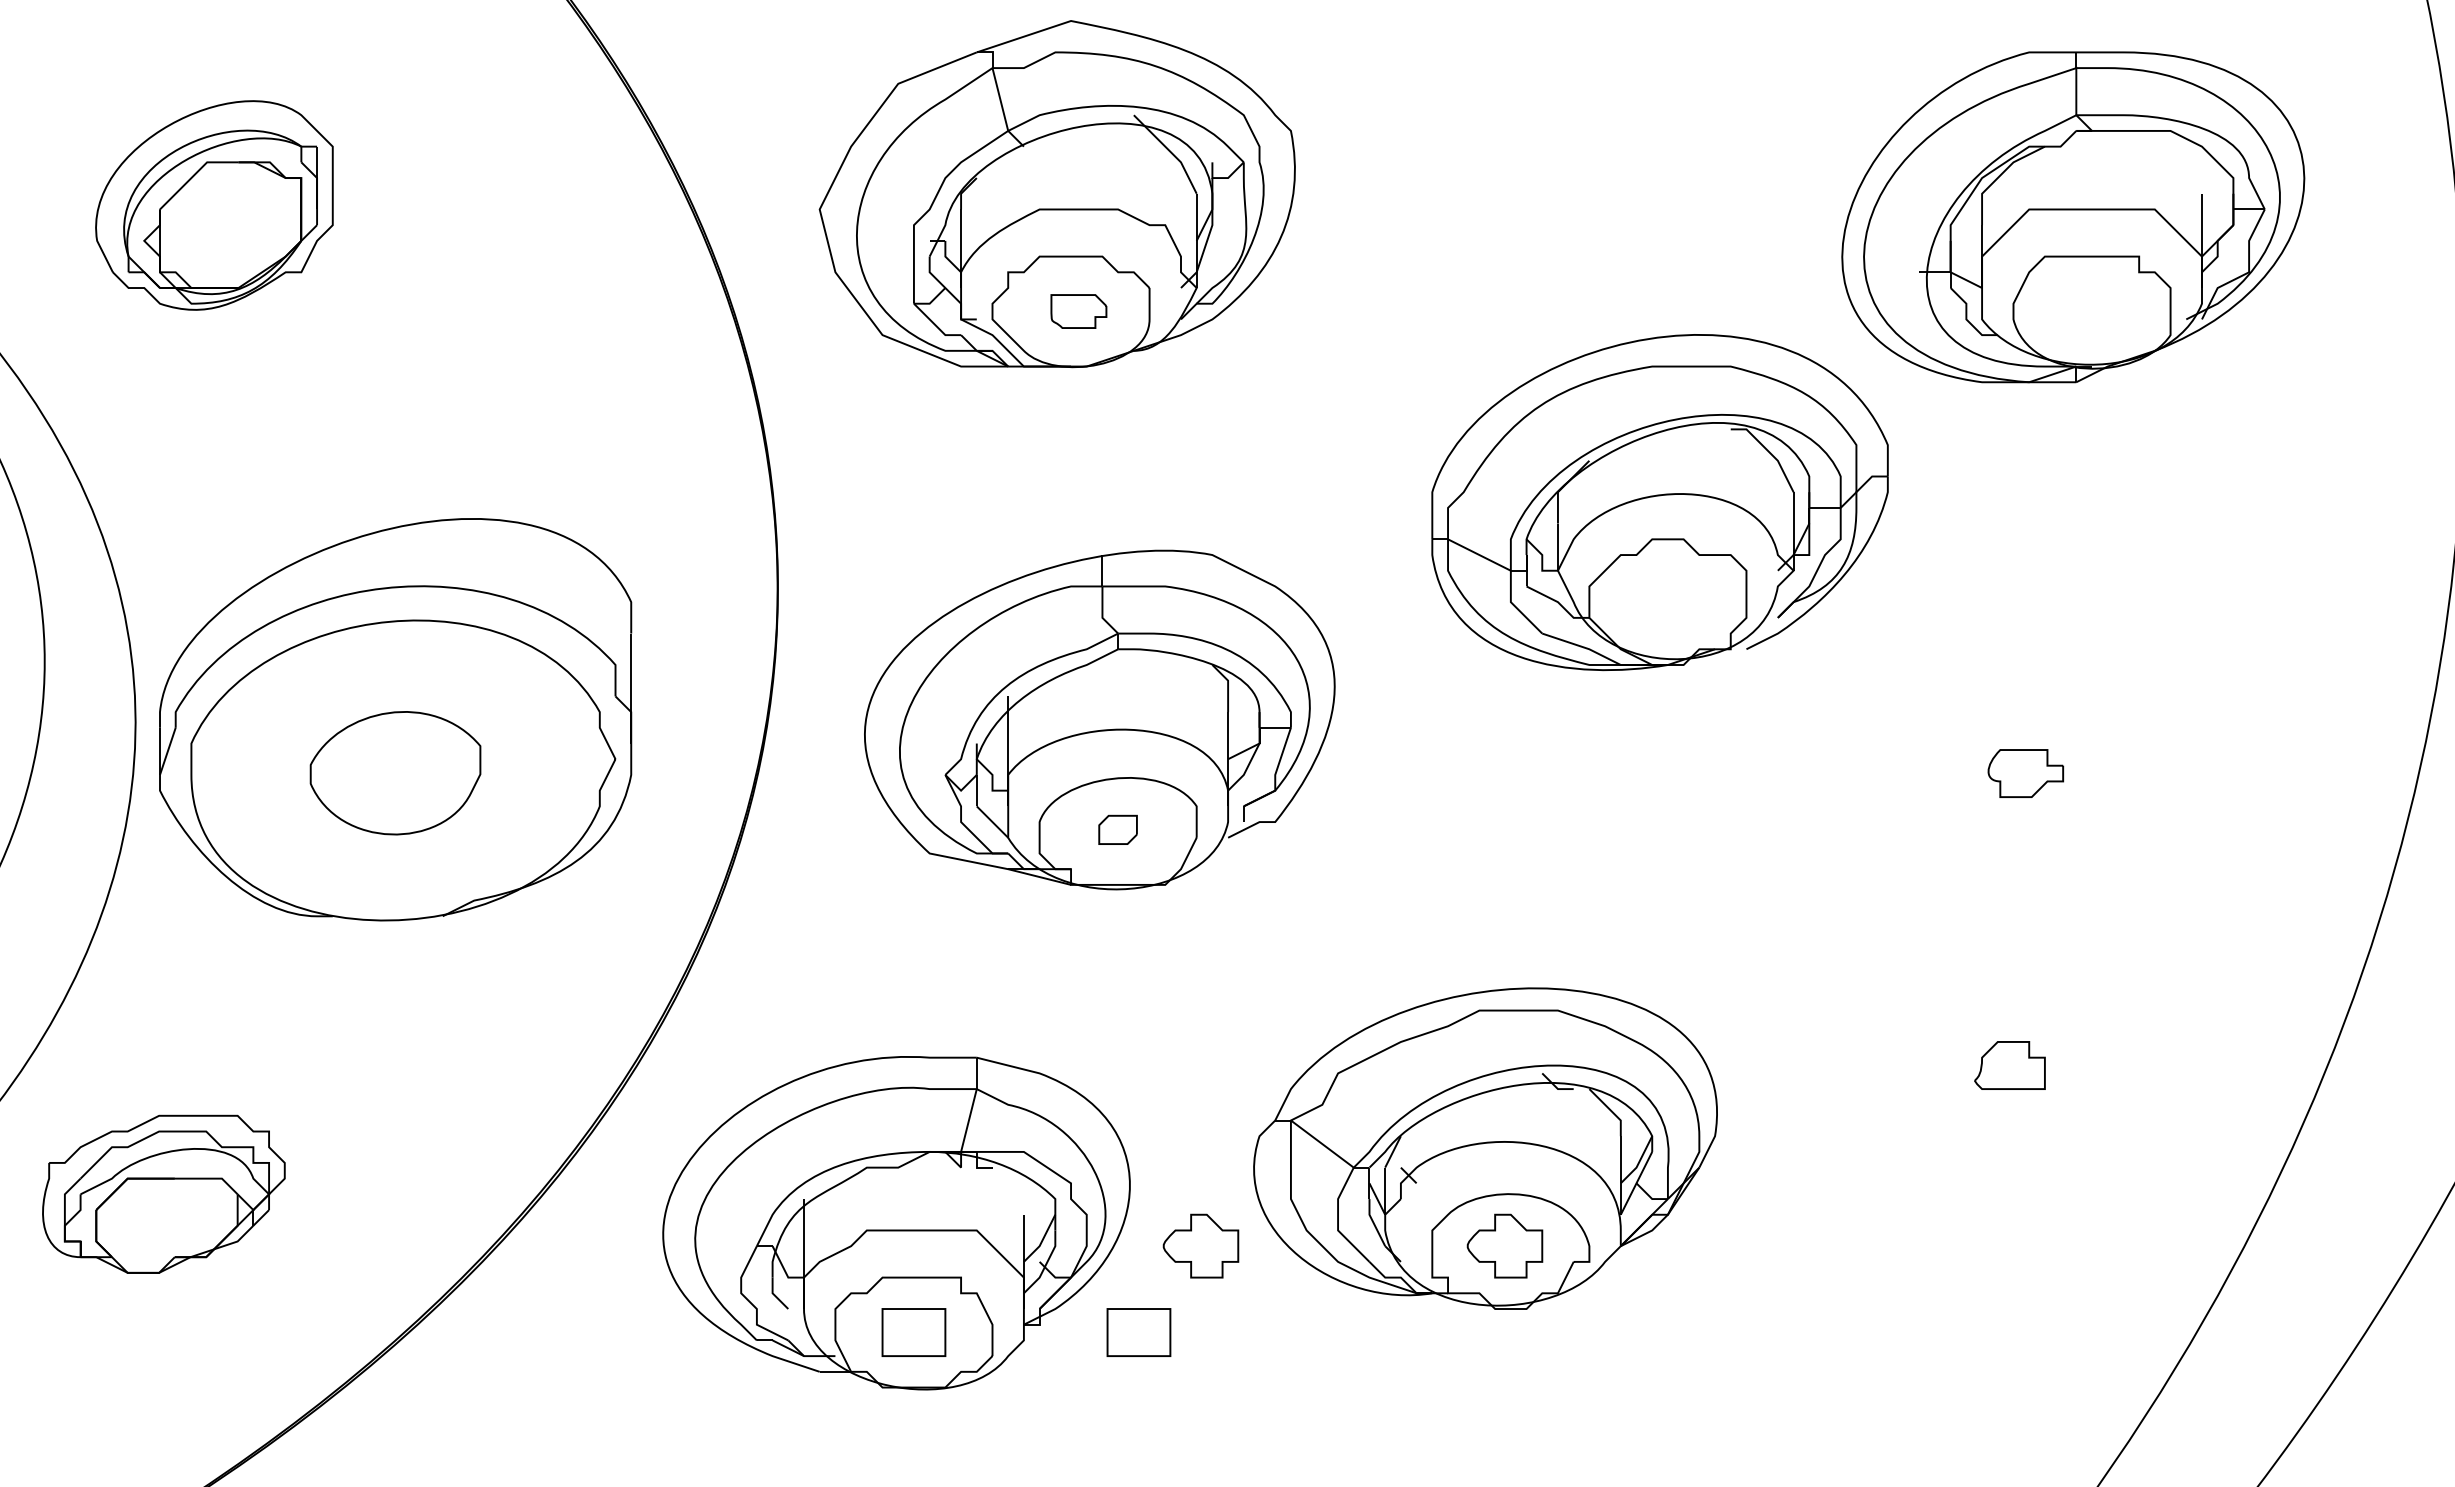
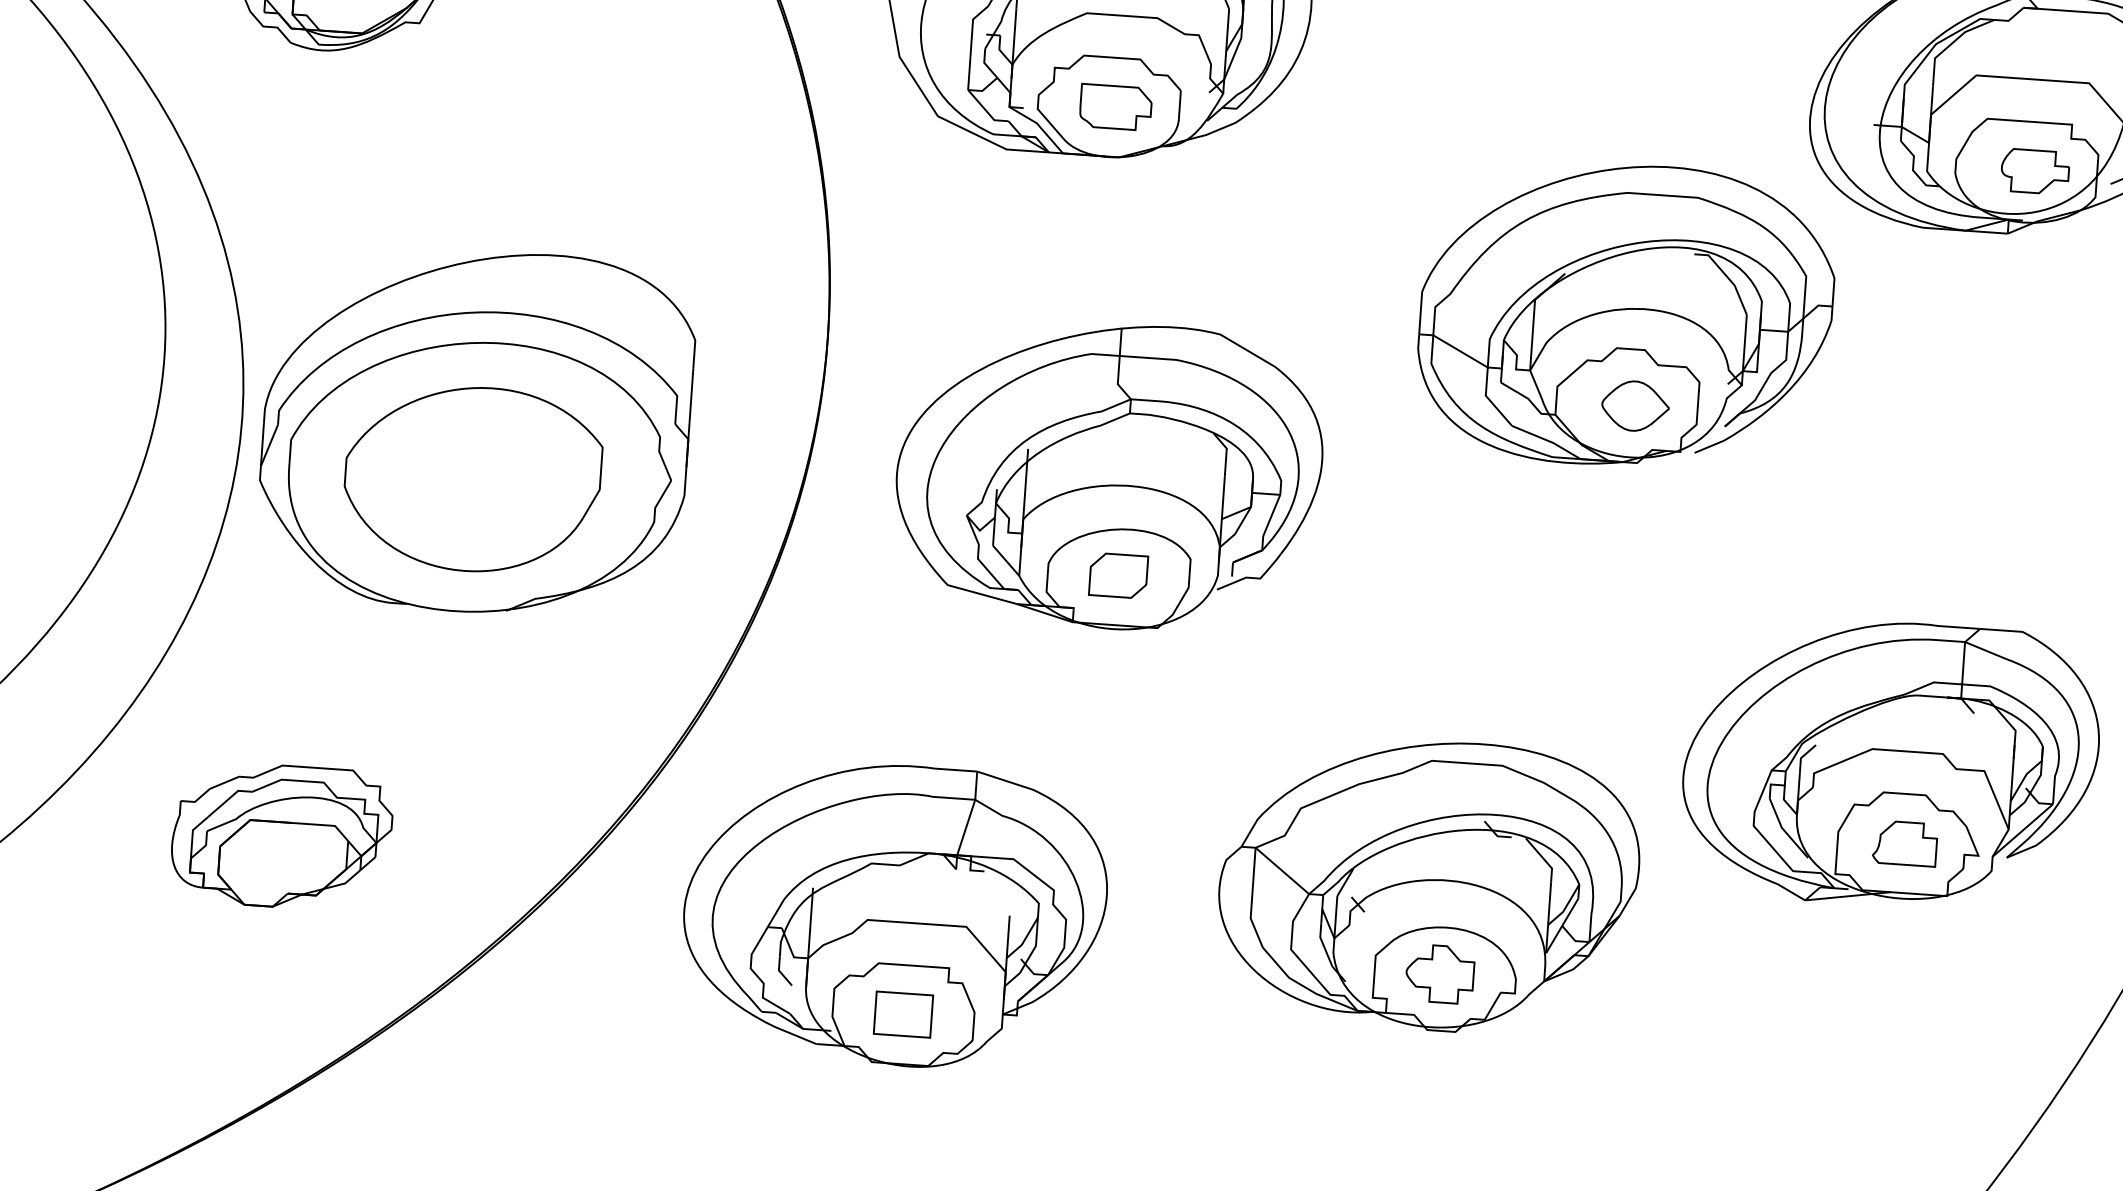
part: (1078, 311) -> (1115, 107), size x1.43
part: (1677, 601) -> (1635, 405), added
part: (395, 773) -> (472, 479), size x1.67
part: (2025, 773) -> (2034, 171), moved
part: (1117, 829) -> (1118, 575), size x1.67
part: (1987, 978) -> (1890, 763), added
part: (163, 1193) -> (281, 835), moved
part: (1200, 1245) -> (1166, 954), removed
part: (1138, 1332) -> (1105, 1028), removed

